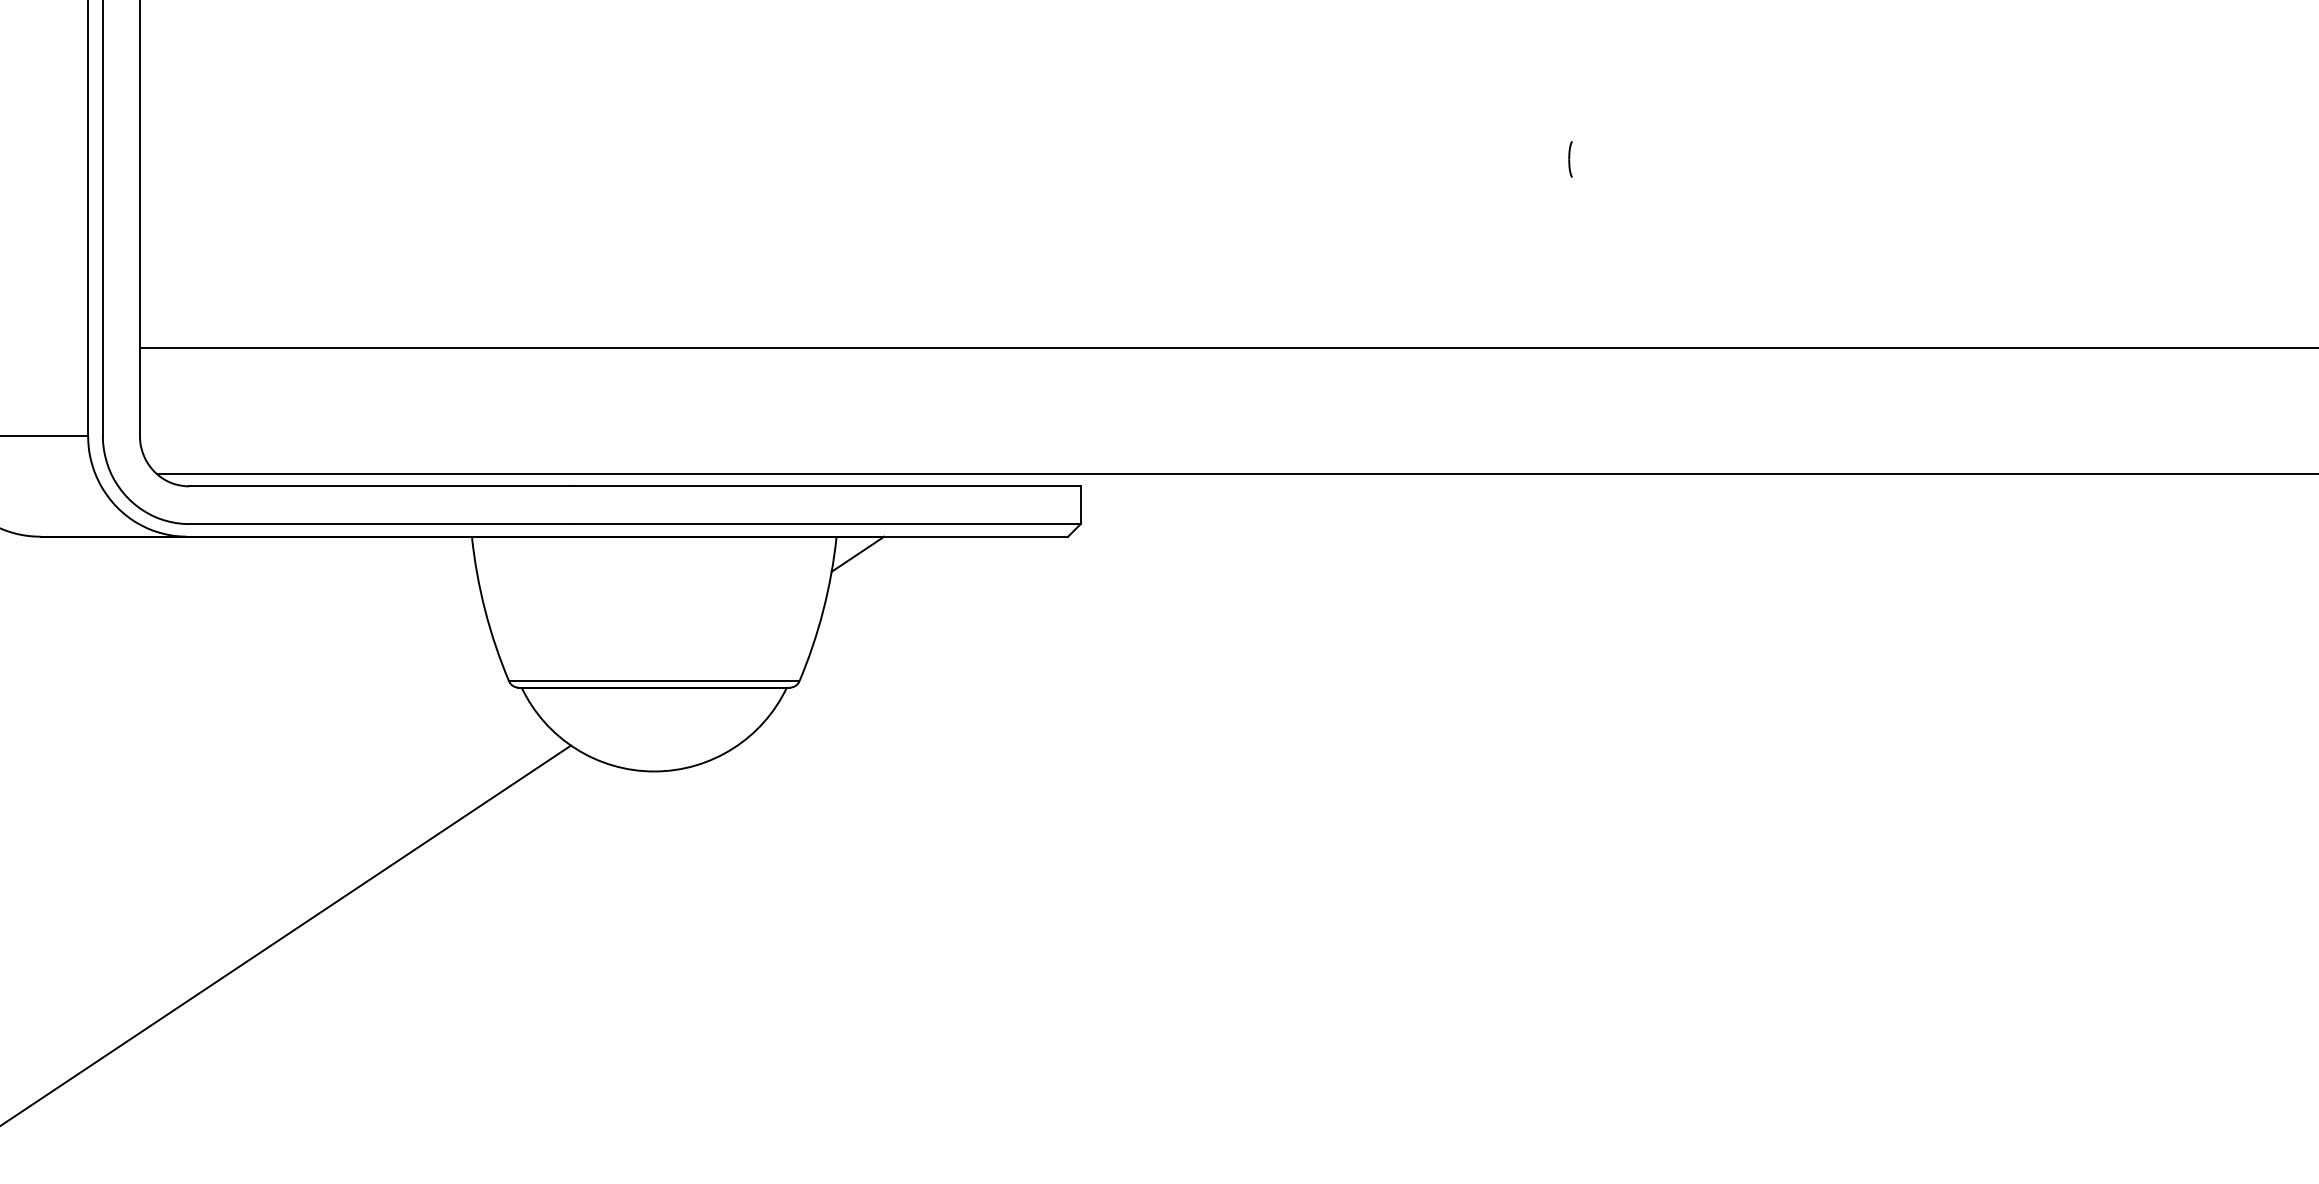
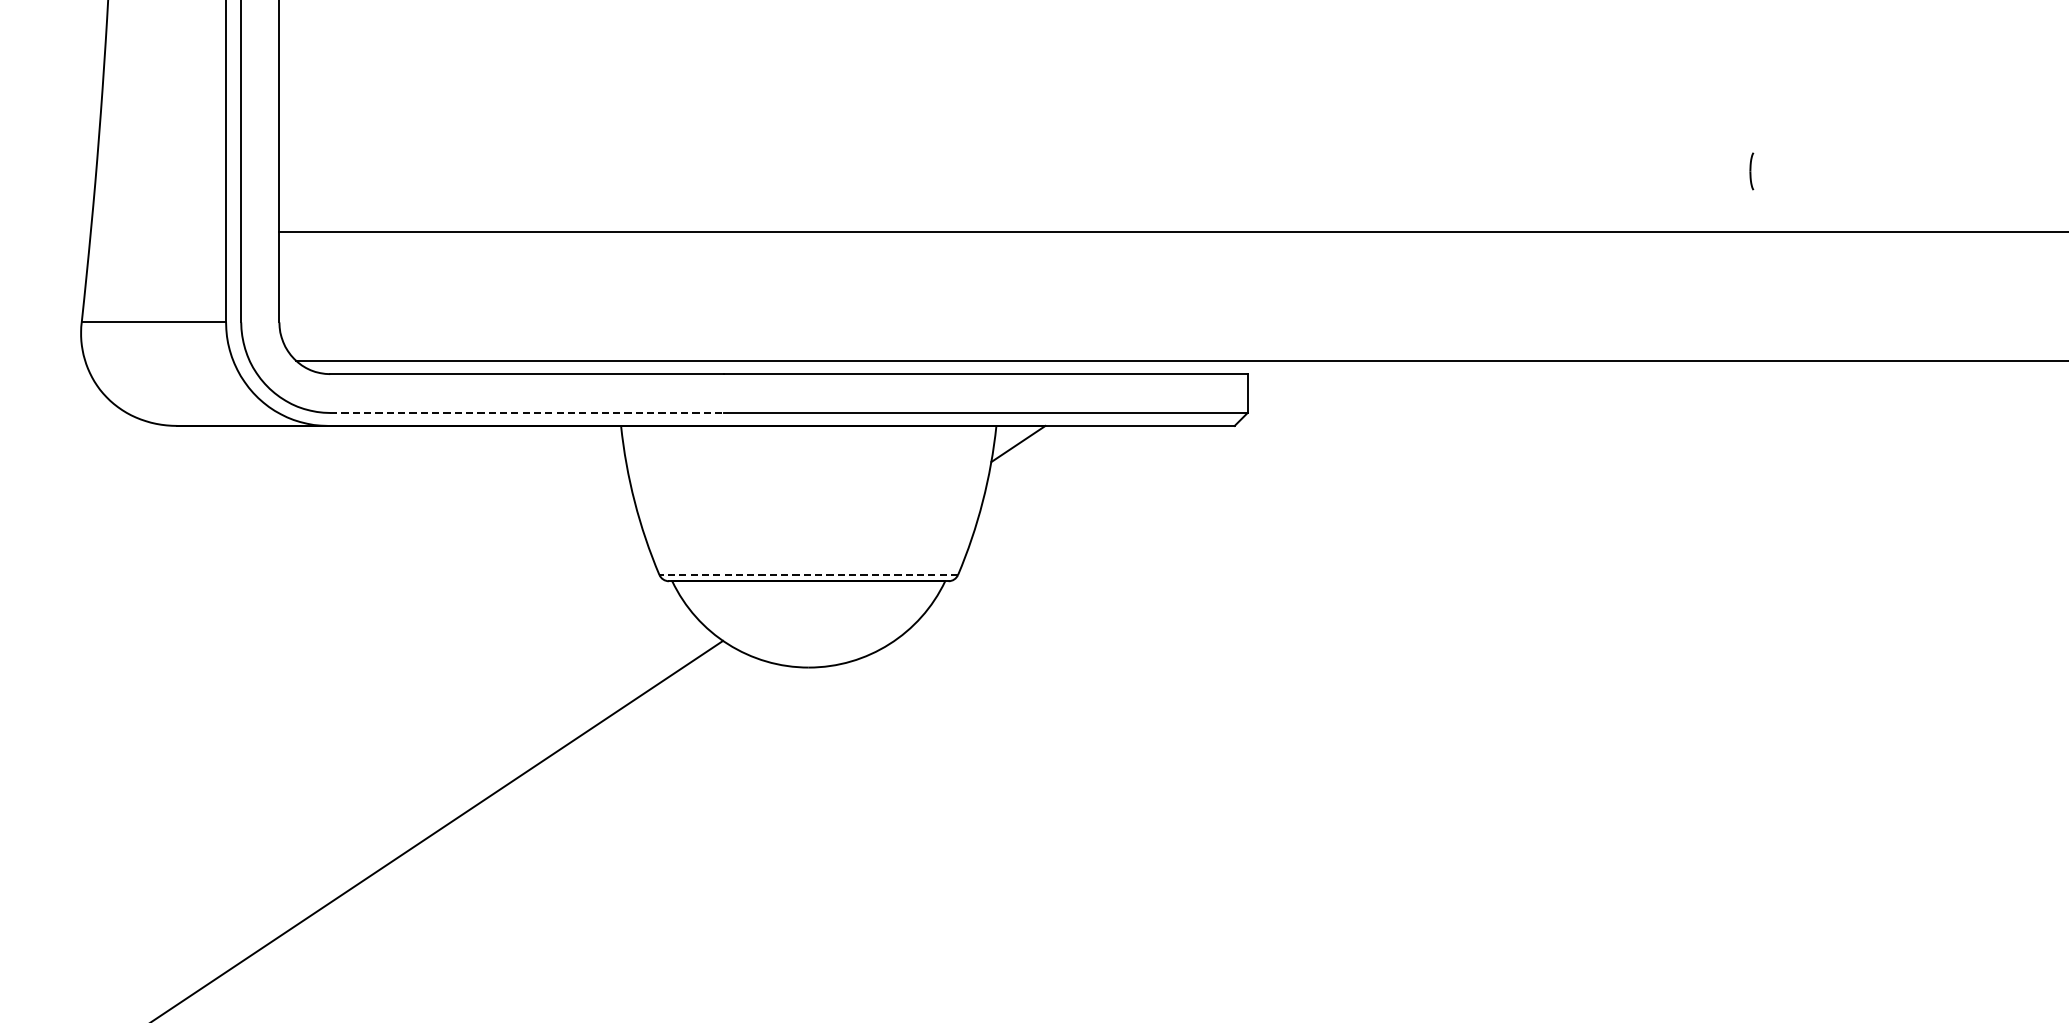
part: (1570, 159) -> (1751, 171), moved
line: (381, 524) -> (528, 413), solid -> dashed
line: (653, 681) -> (807, 574), solid -> dashed

